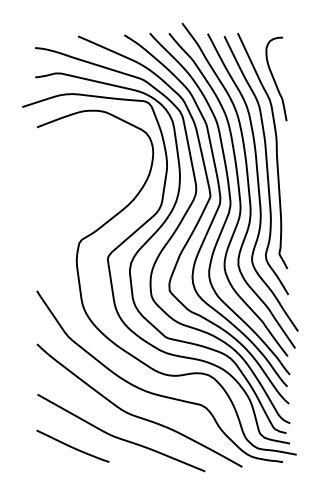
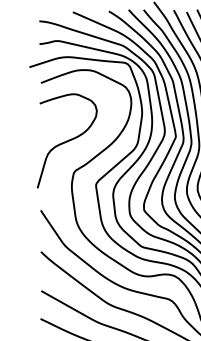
curve: (70, 201) -> (66, 140), added

